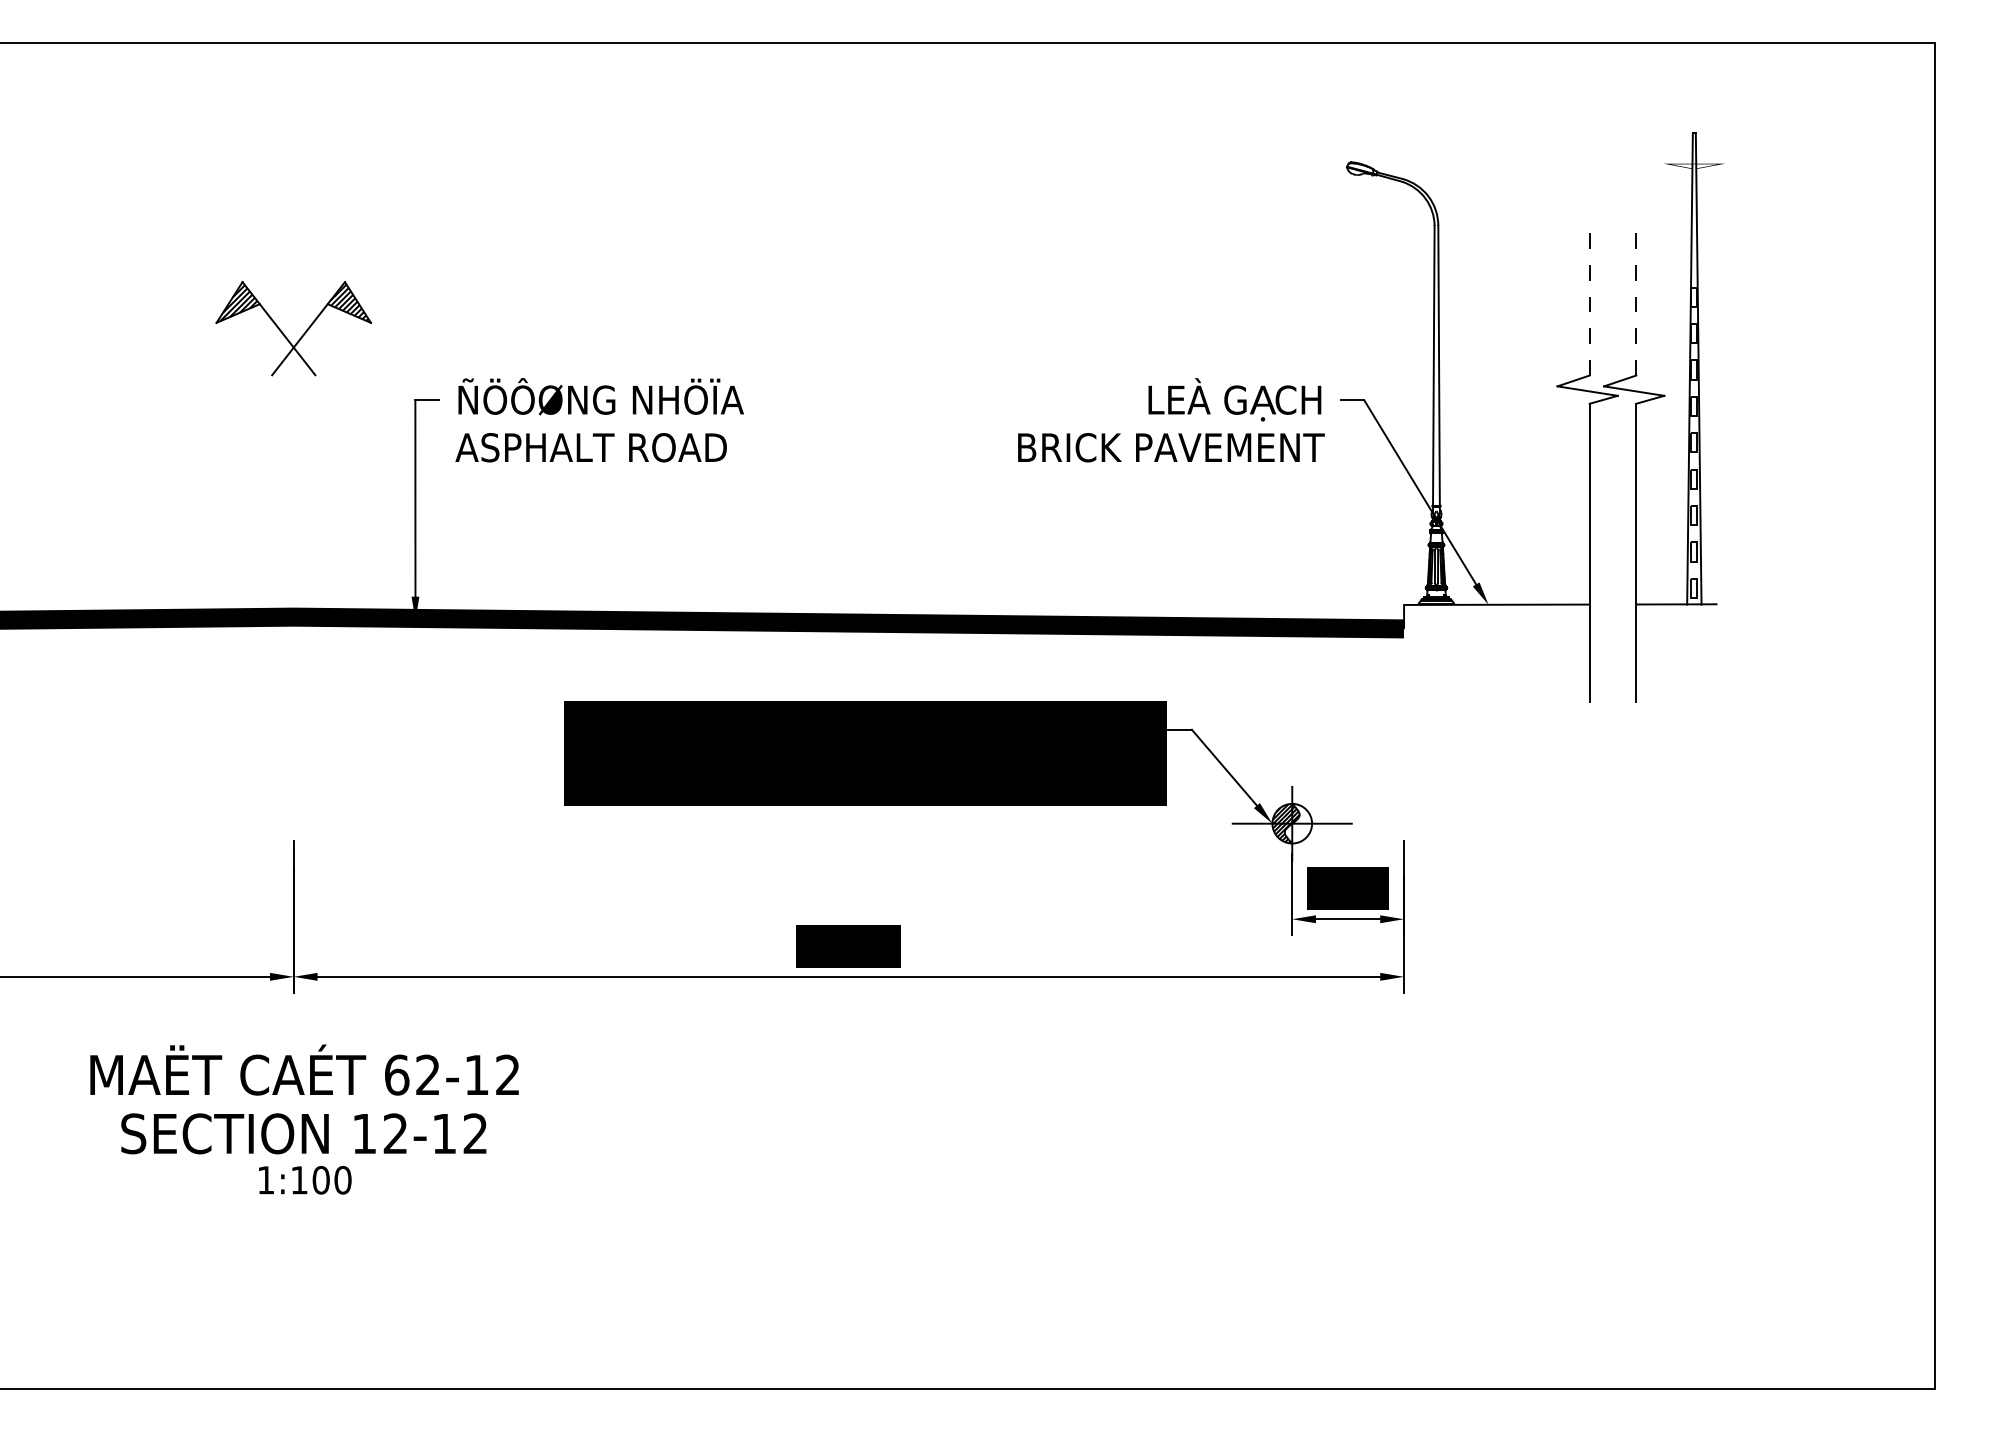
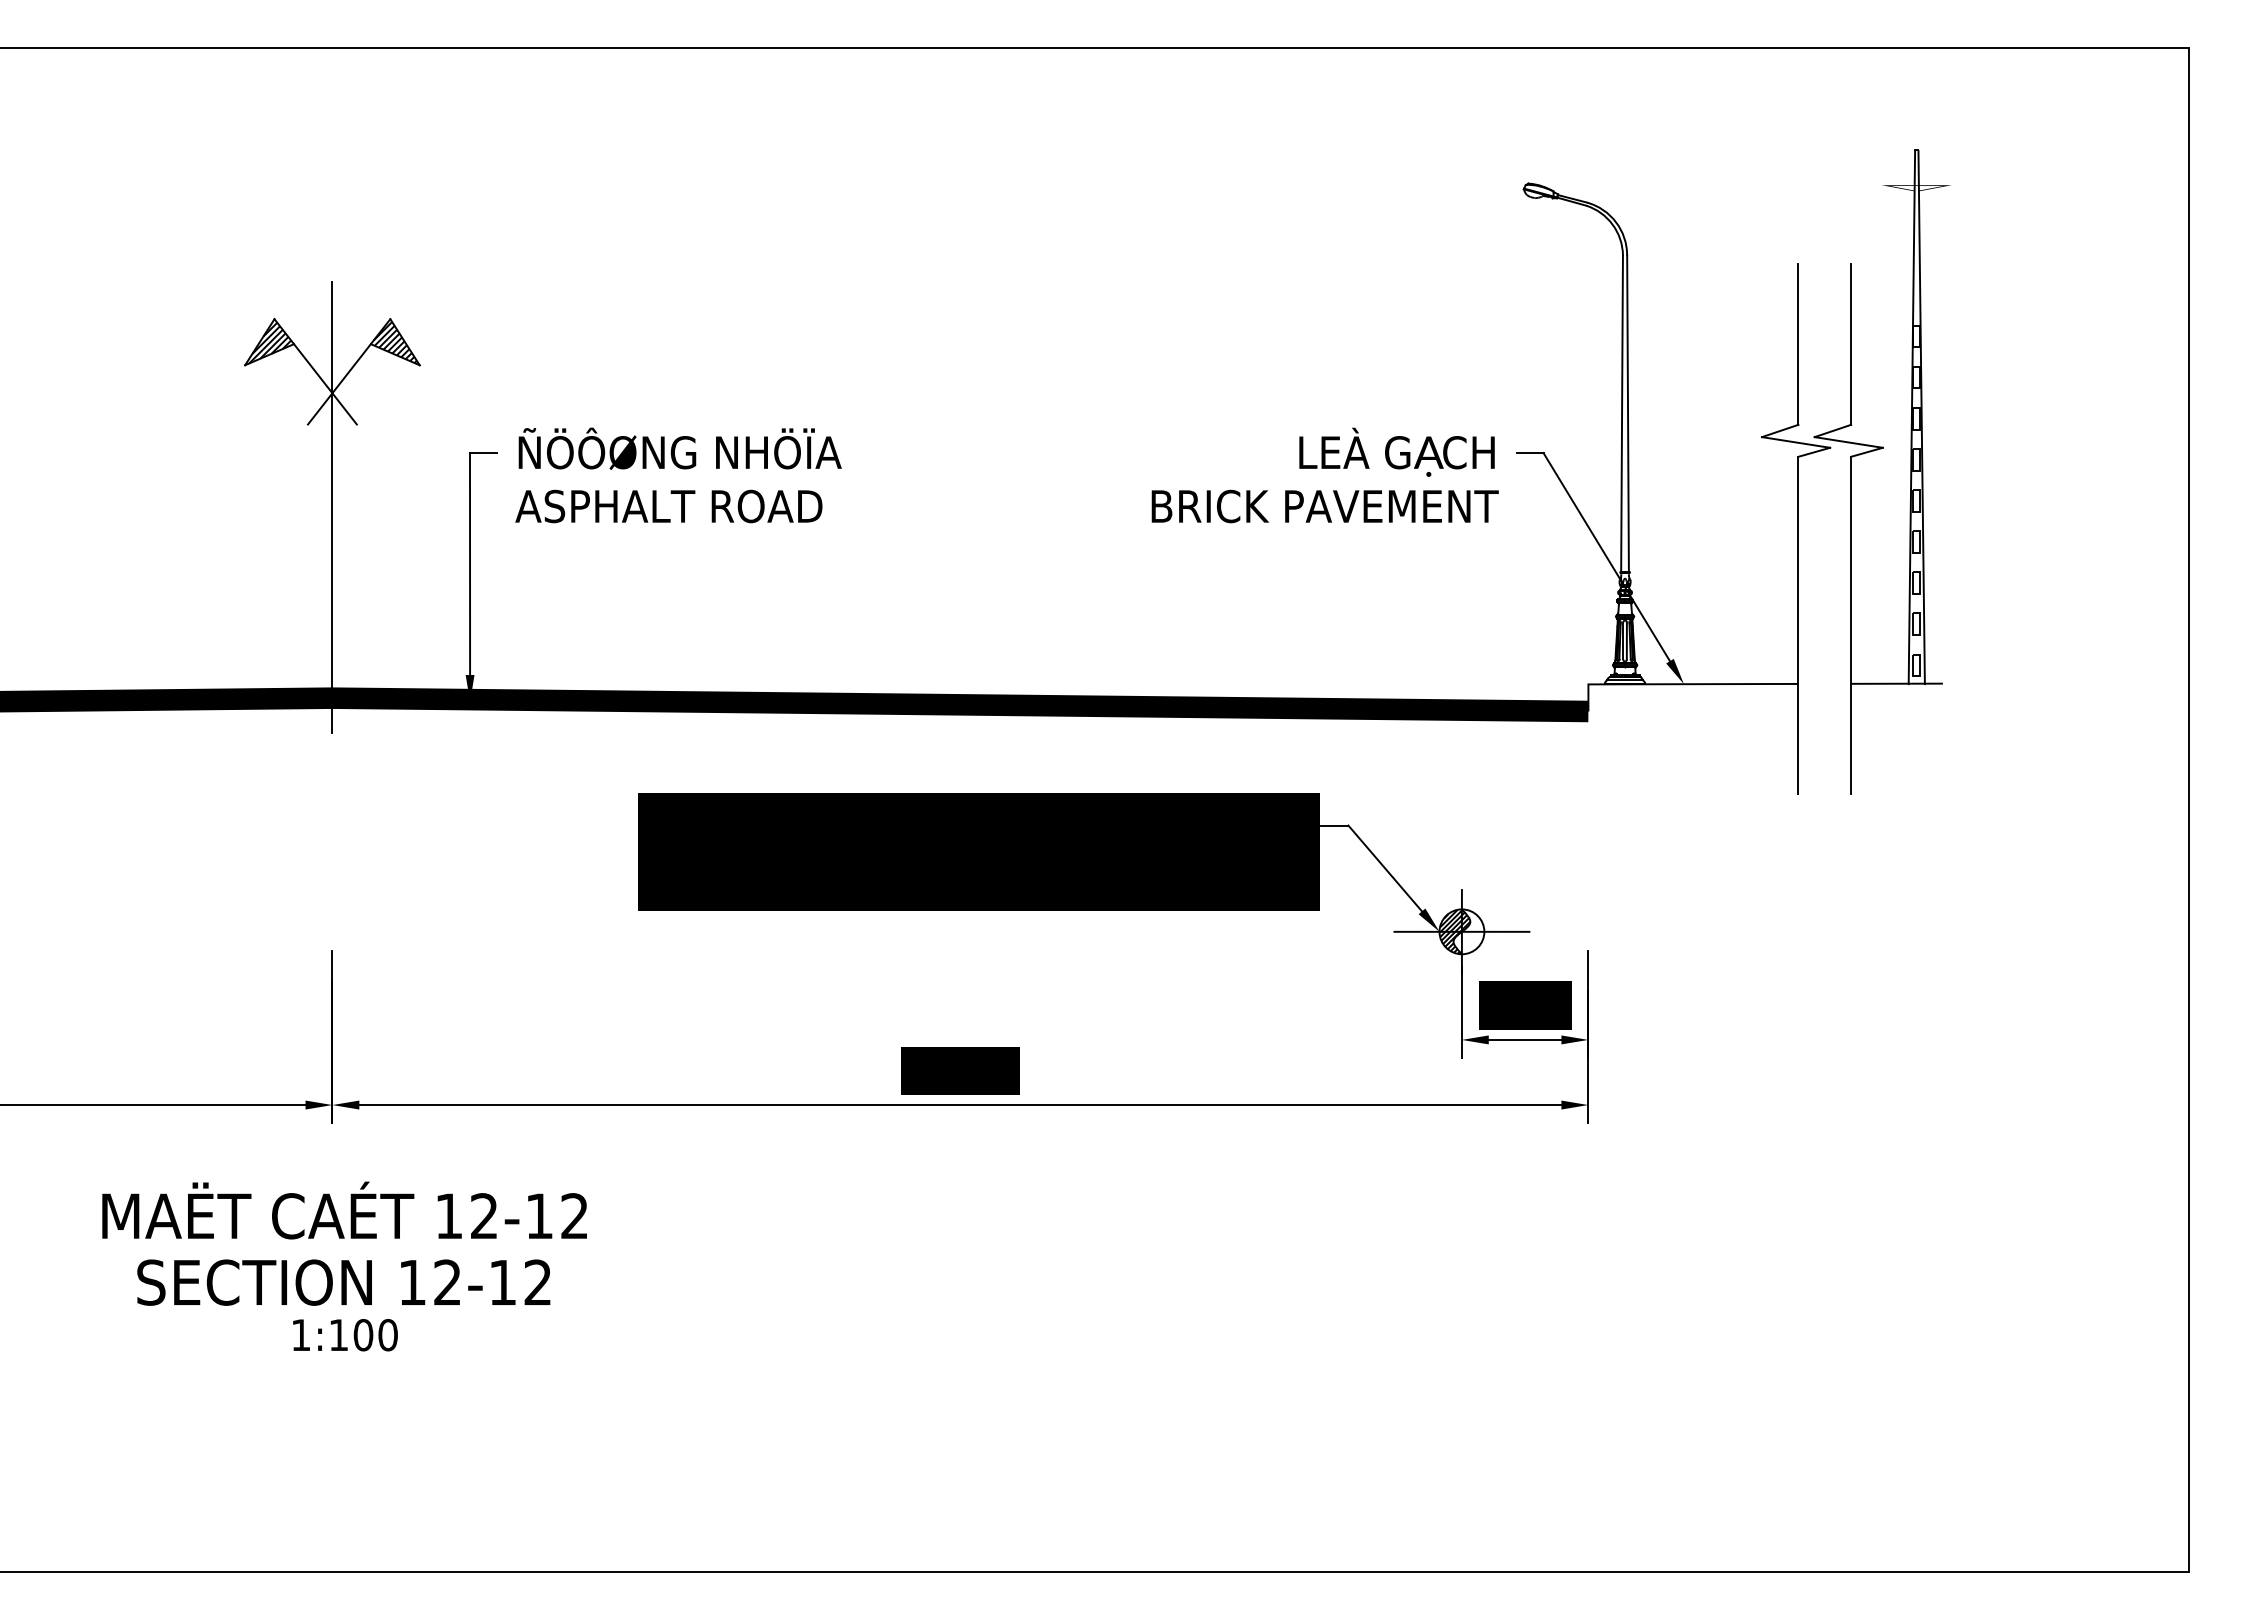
line: (1589, 304) -> (1798, 344), dashed -> solid
line: (1636, 304) -> (1851, 344), dashed -> solid
line: (293, 448) -> (332, 507), added
text: (397, 1075) -> (449, 1216), 62-12 -> 12-12

